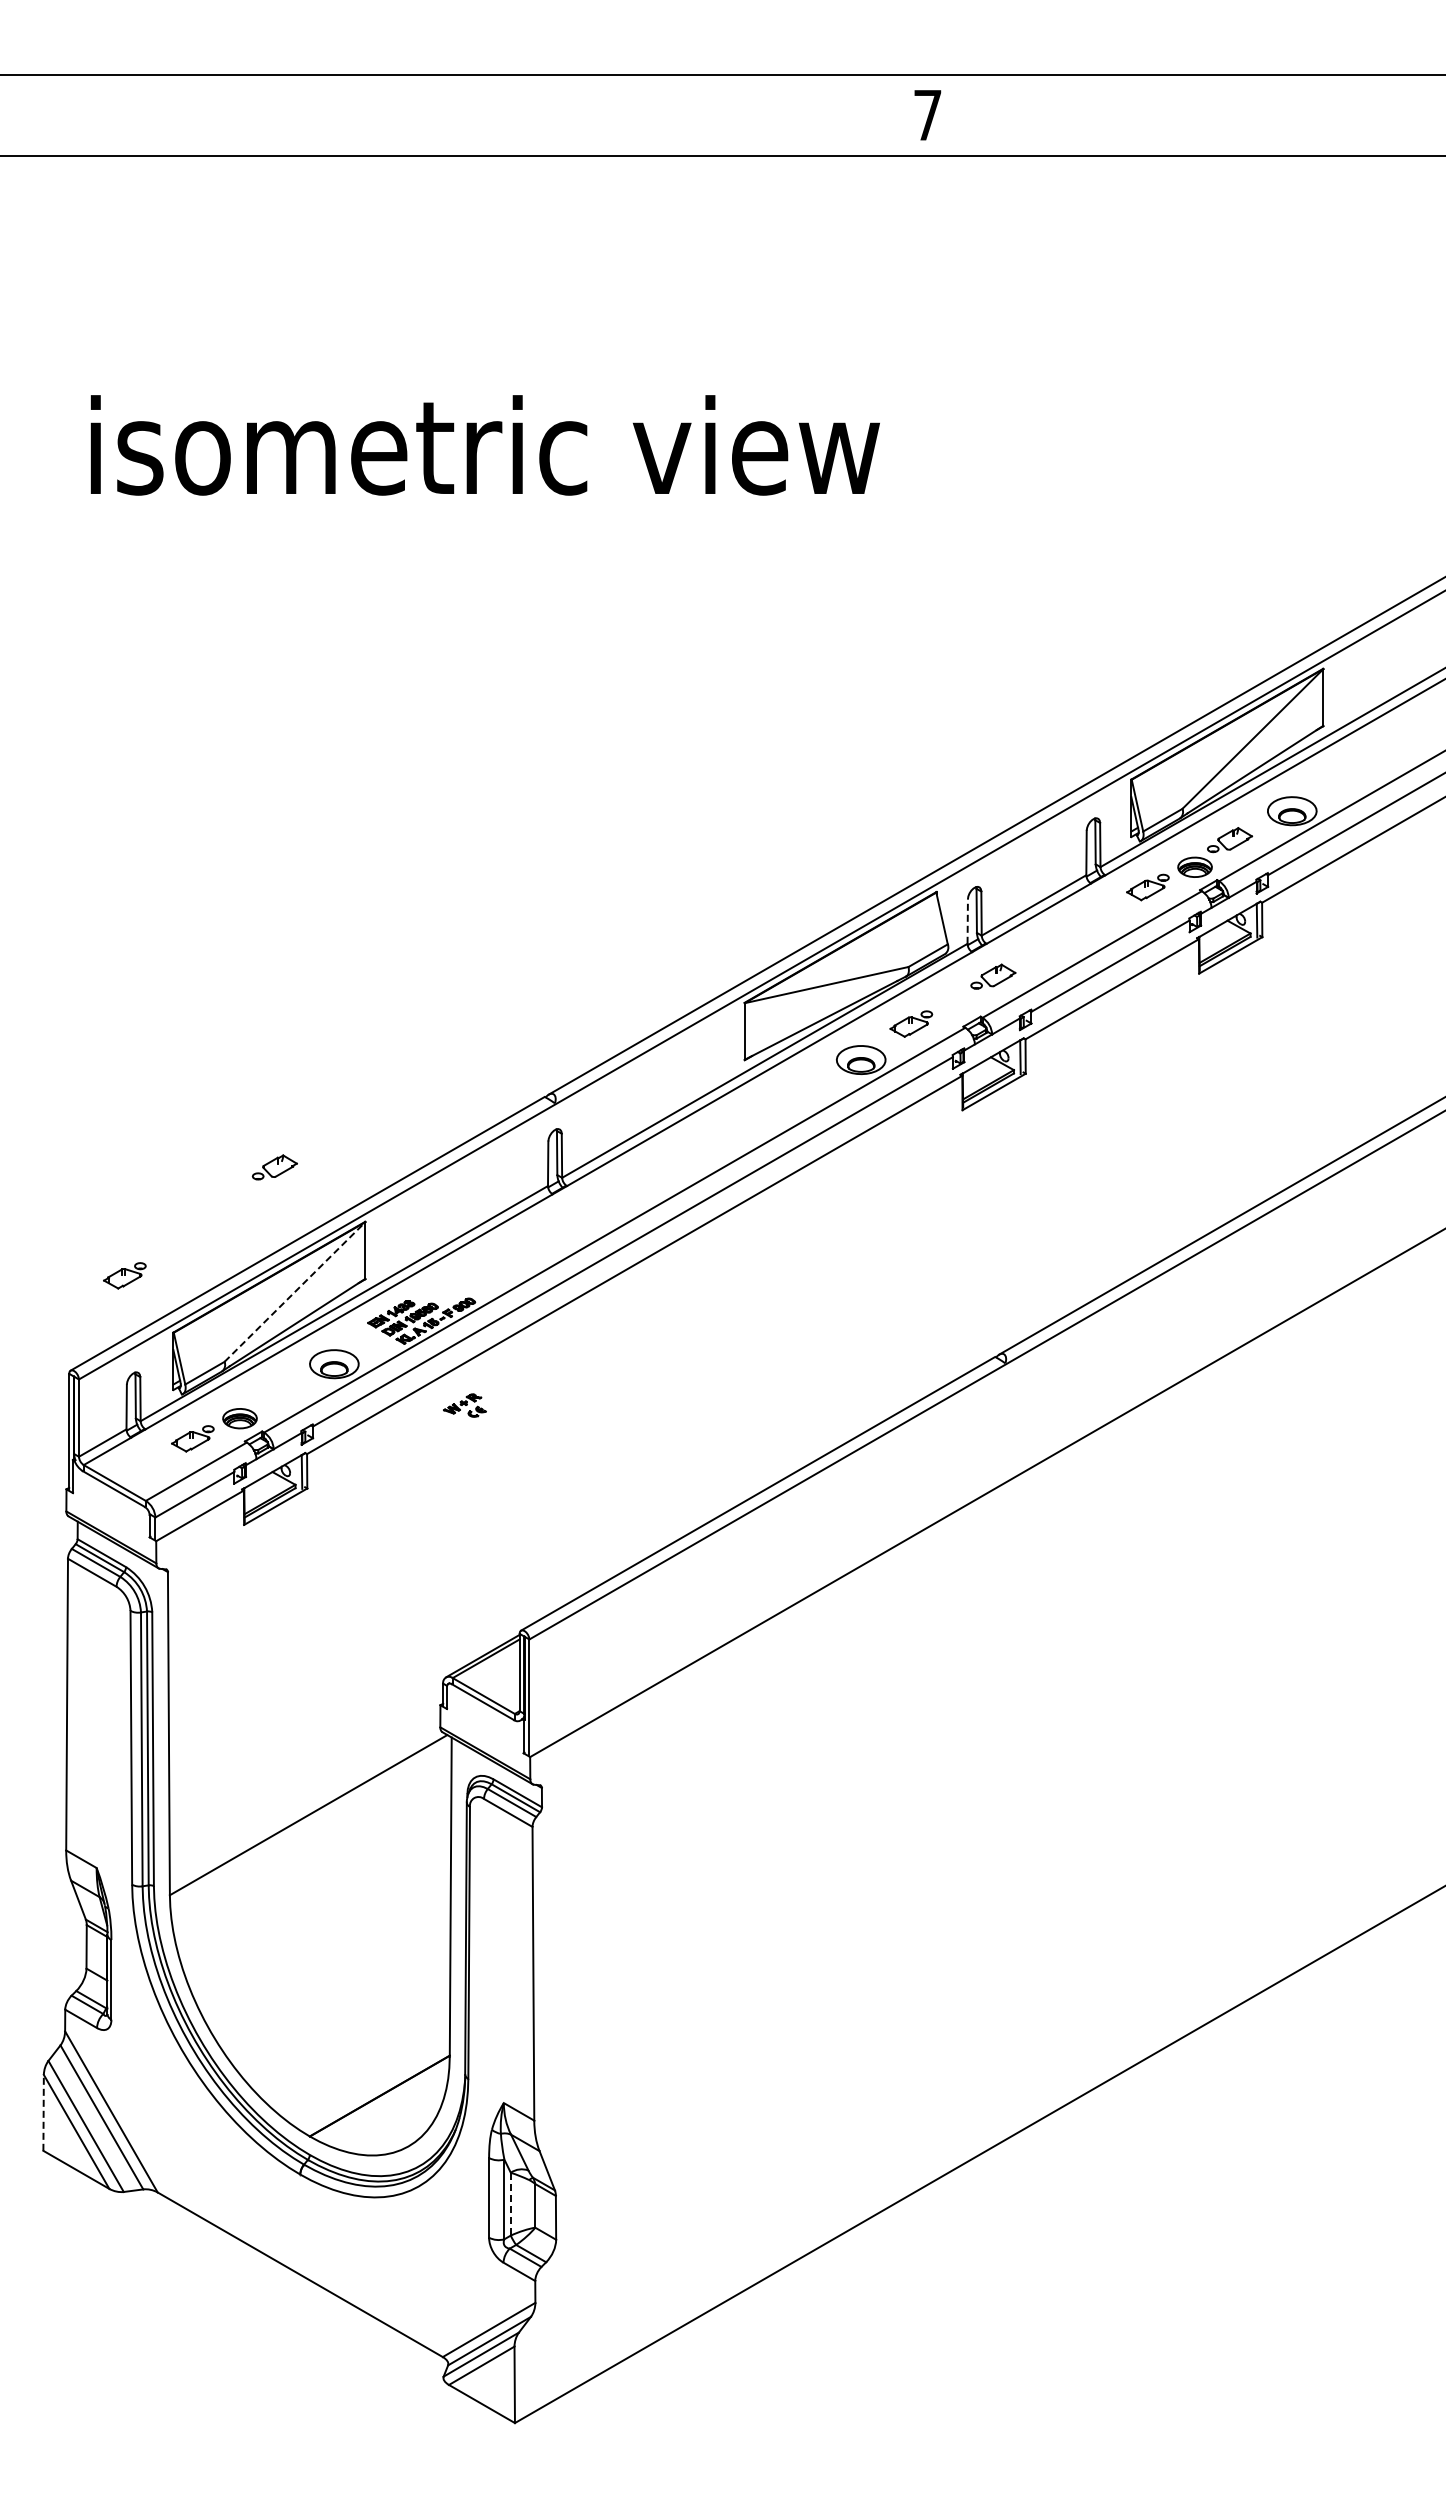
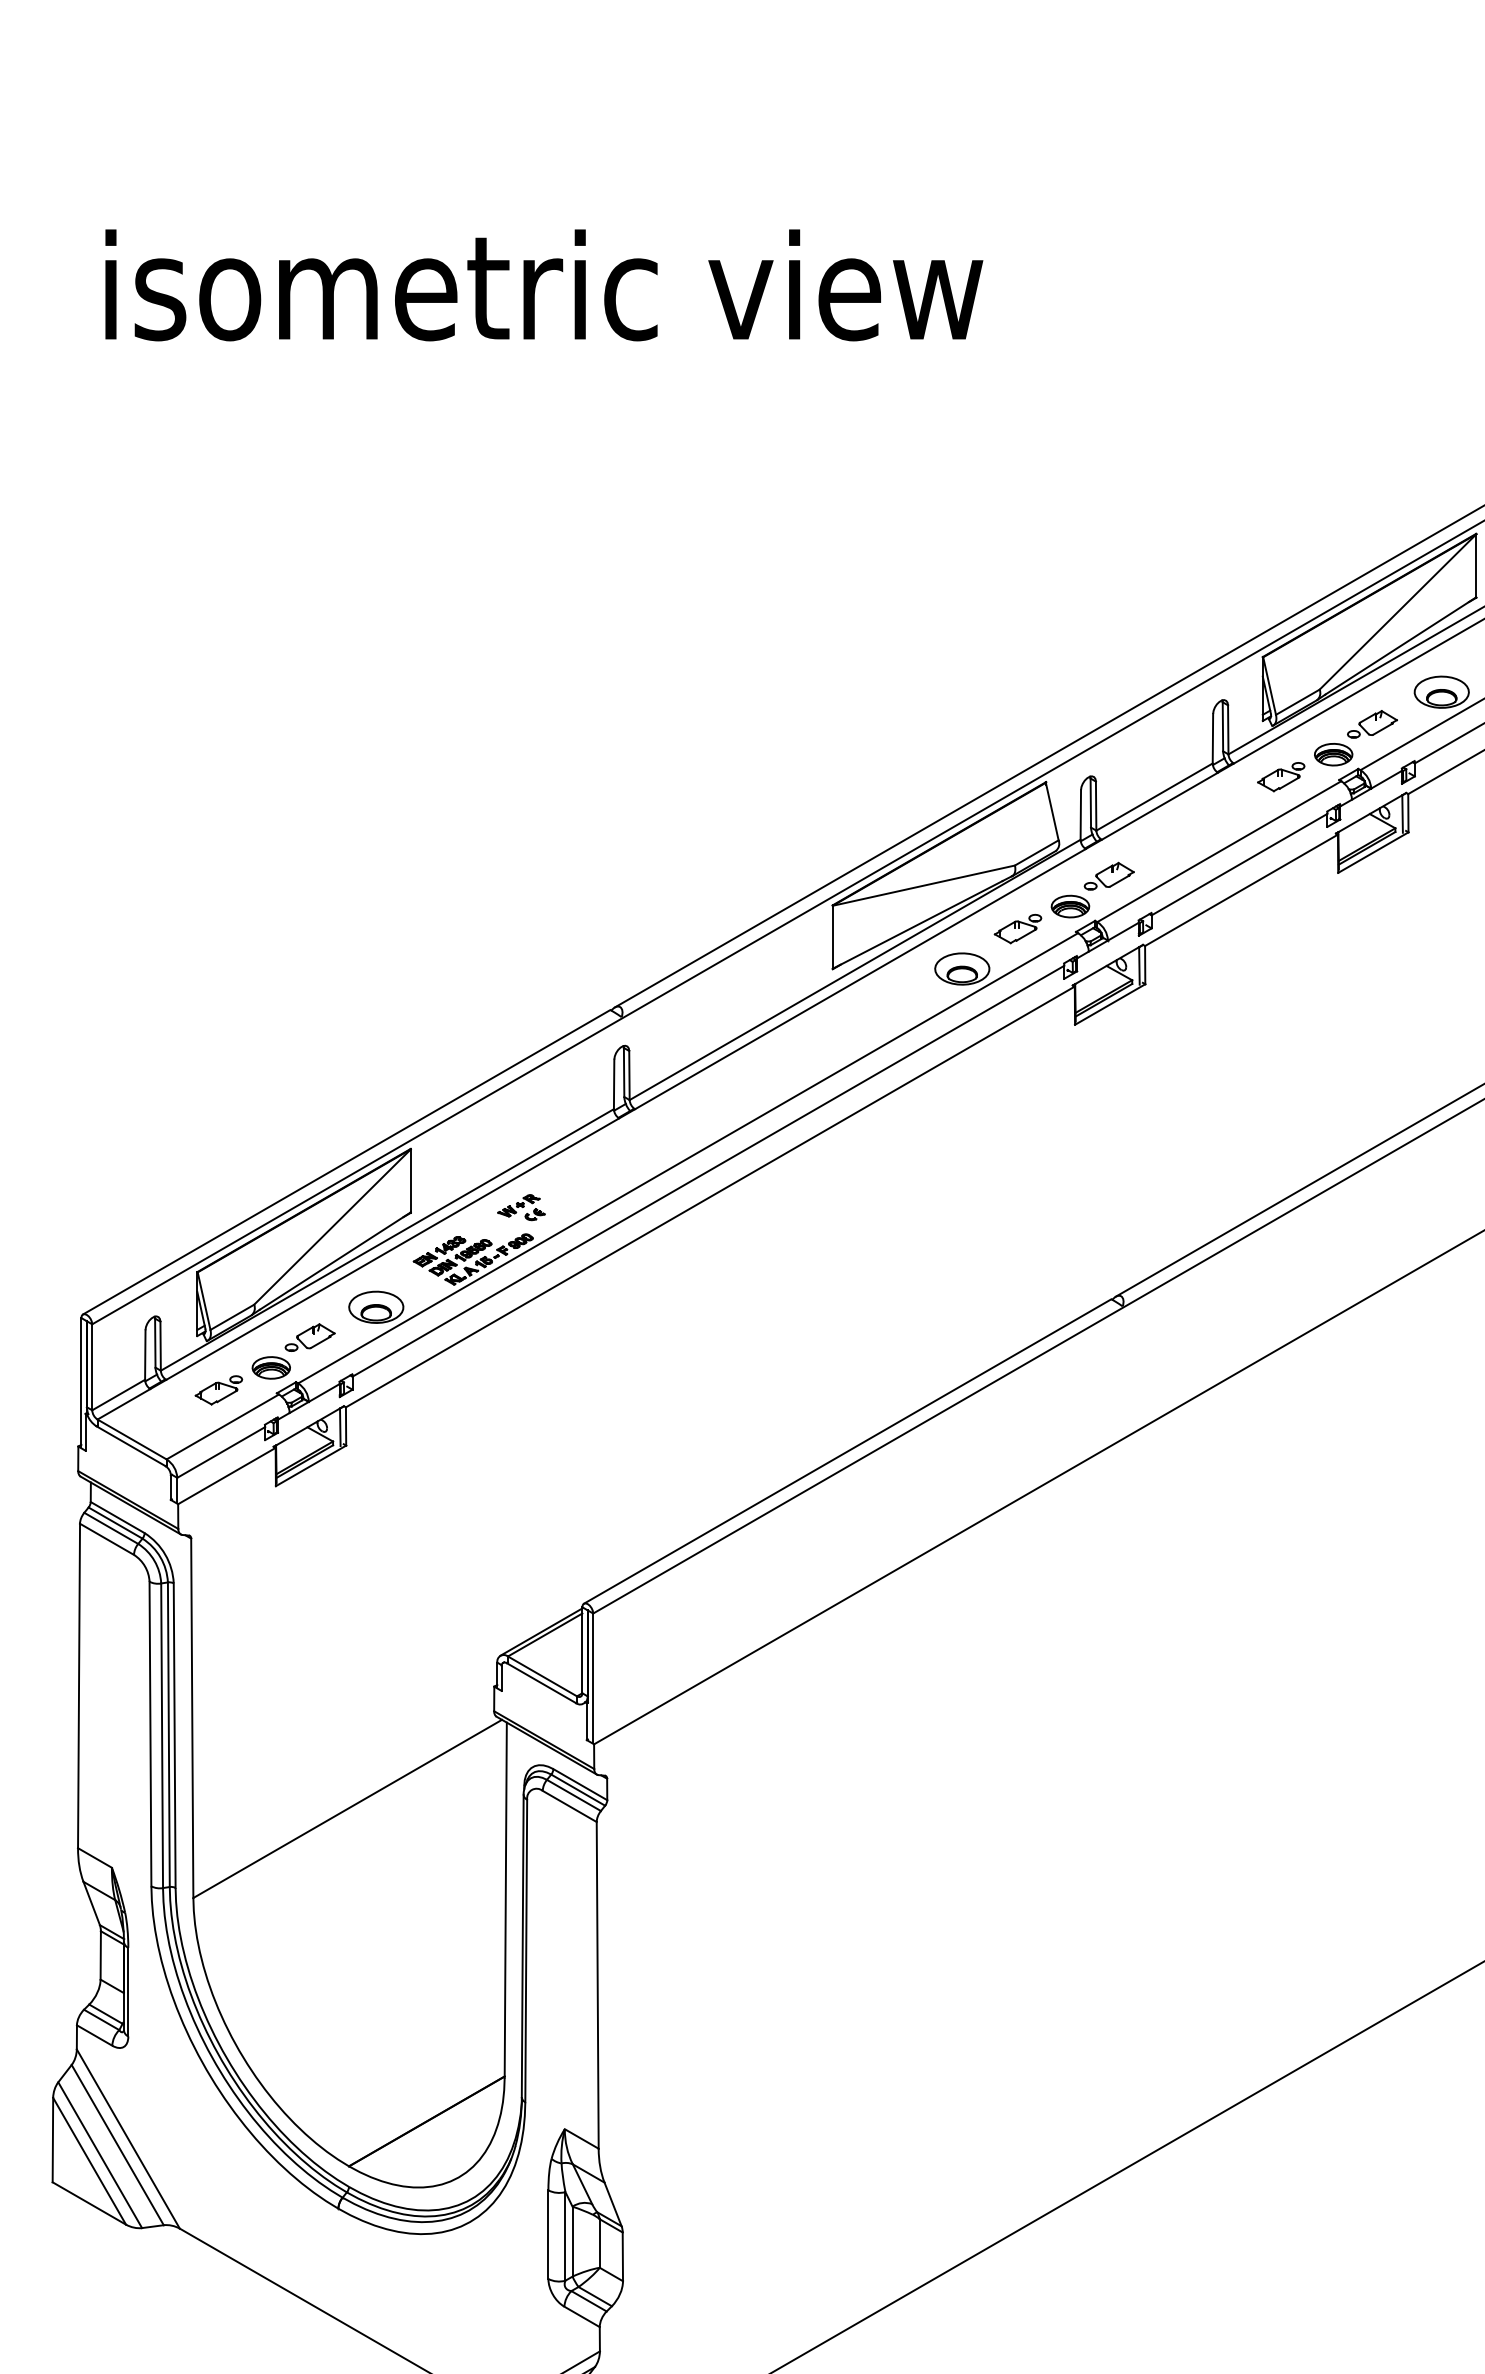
line: (967, 921) -> (1080, 814), dashed -> solid
part: (958, 1003) -> (1070, 906), added
part: (274, 1167) -> (309, 1337), moved
part: (124, 1275) -> (142, 1208), removed
line: (295, 1291) -> (333, 1226), dashed -> solid
part: (464, 1405) -> (521, 1207), moved
line: (43, 2112) -> (52, 2139), dashed -> solid
line: (510, 2204) -> (572, 2242), dashed -> solid

